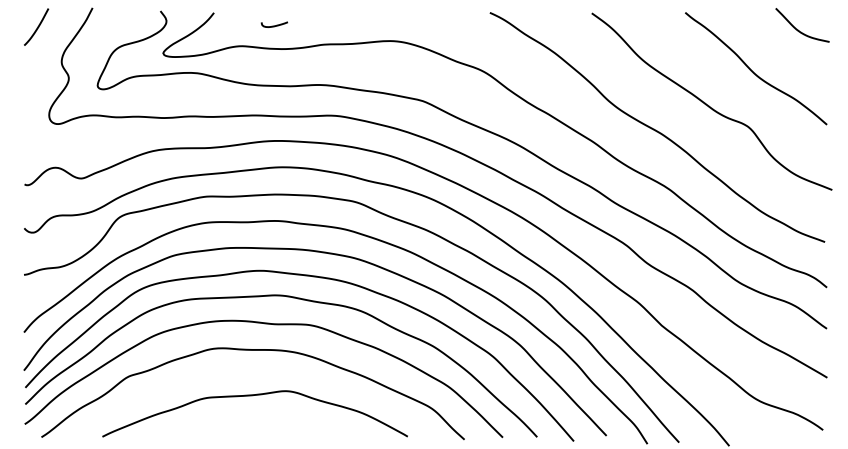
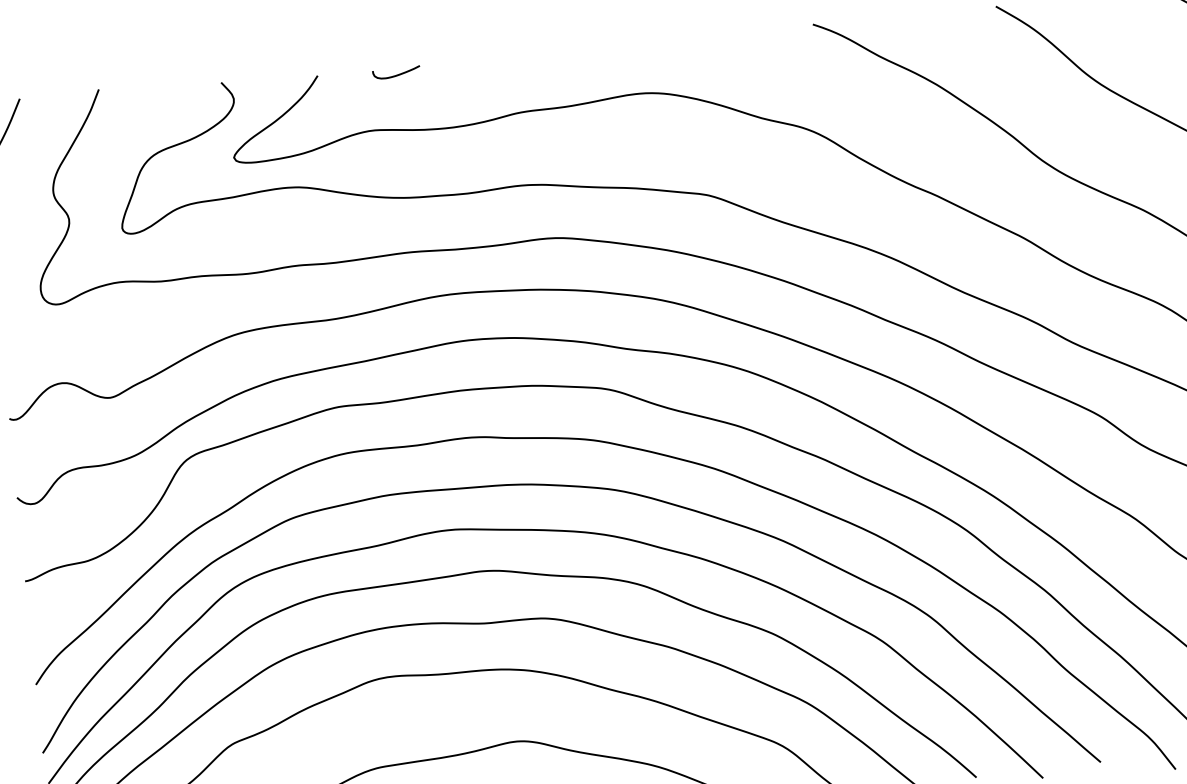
curve: (273, 25) -> (394, 74), moved

